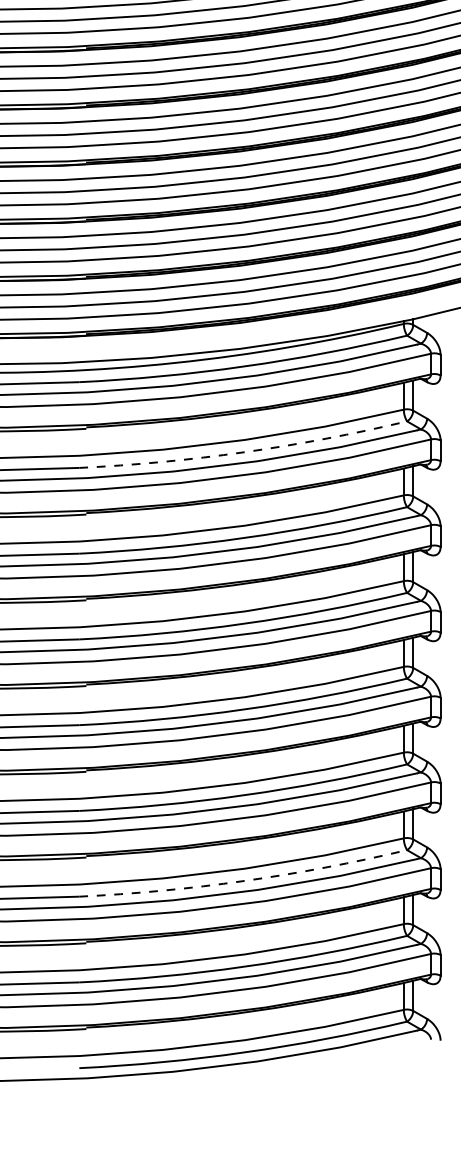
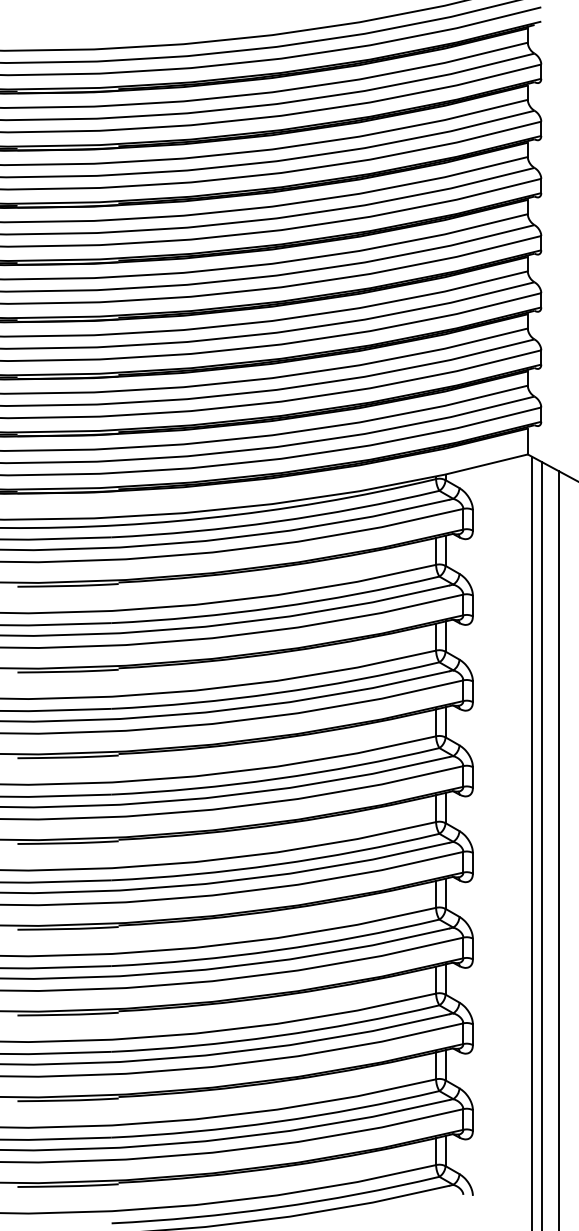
arc: (244, 452) -> (276, 607), dashed -> solid
arc: (244, 881) -> (276, 1036), dashed -> solid

